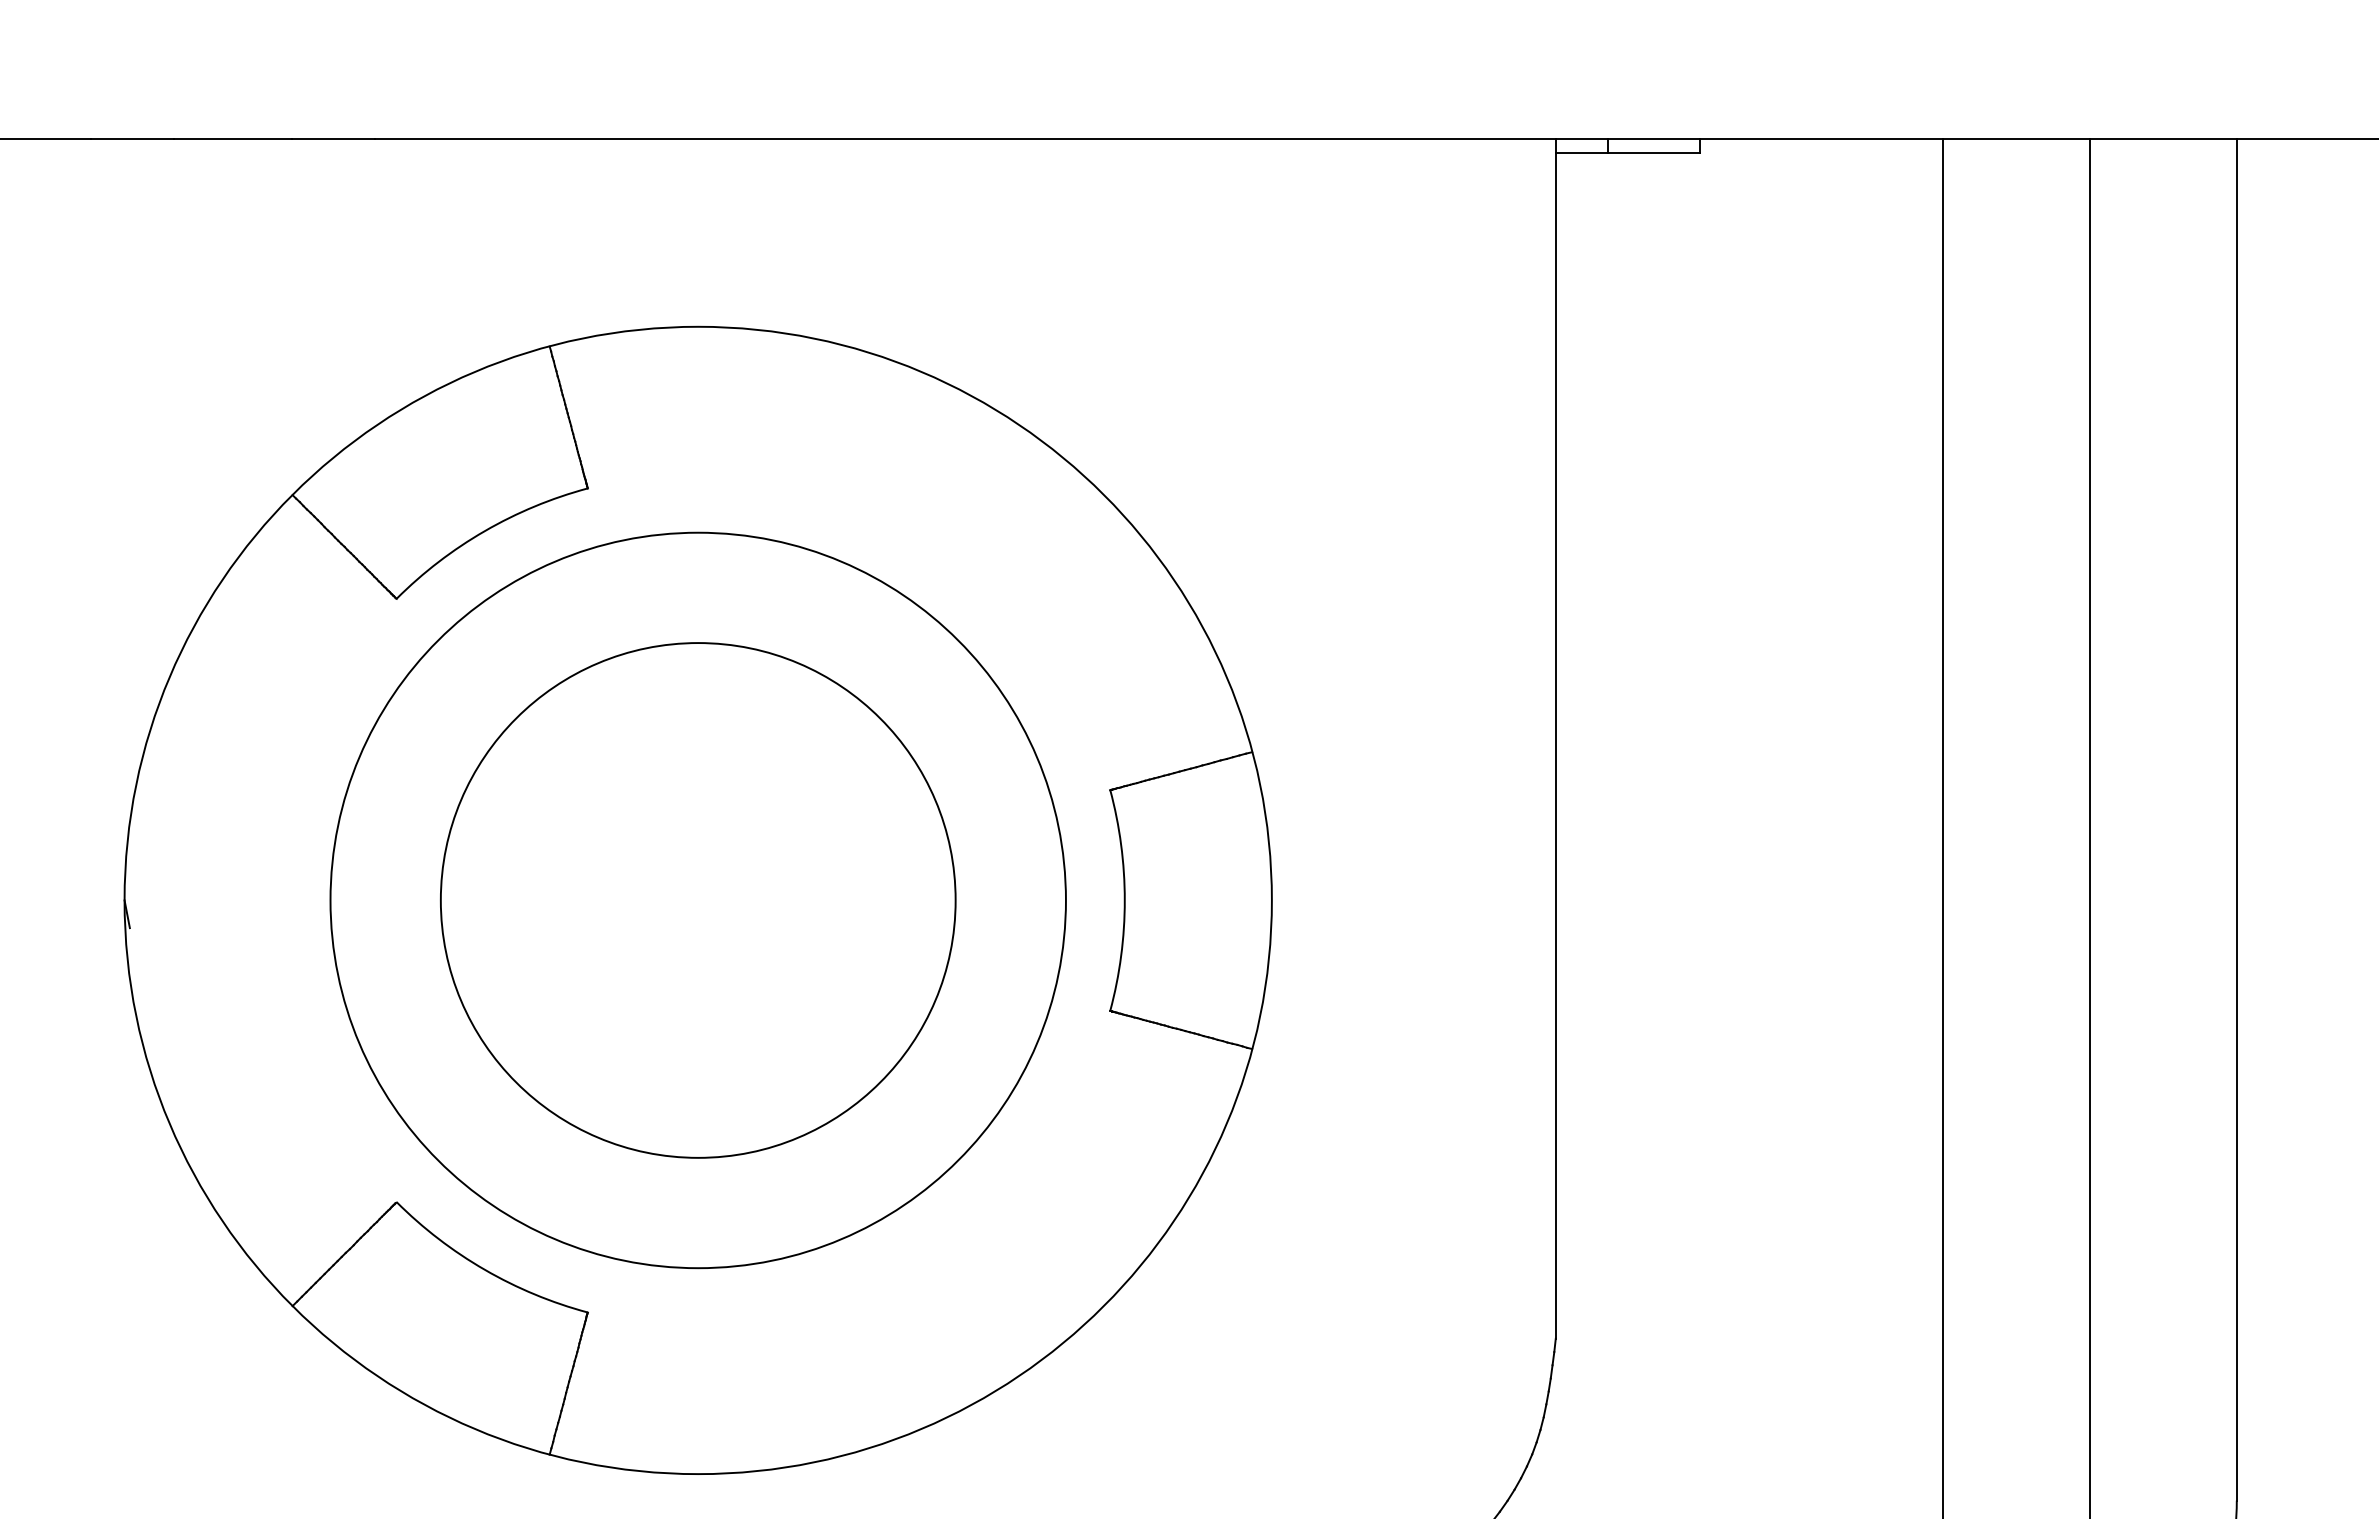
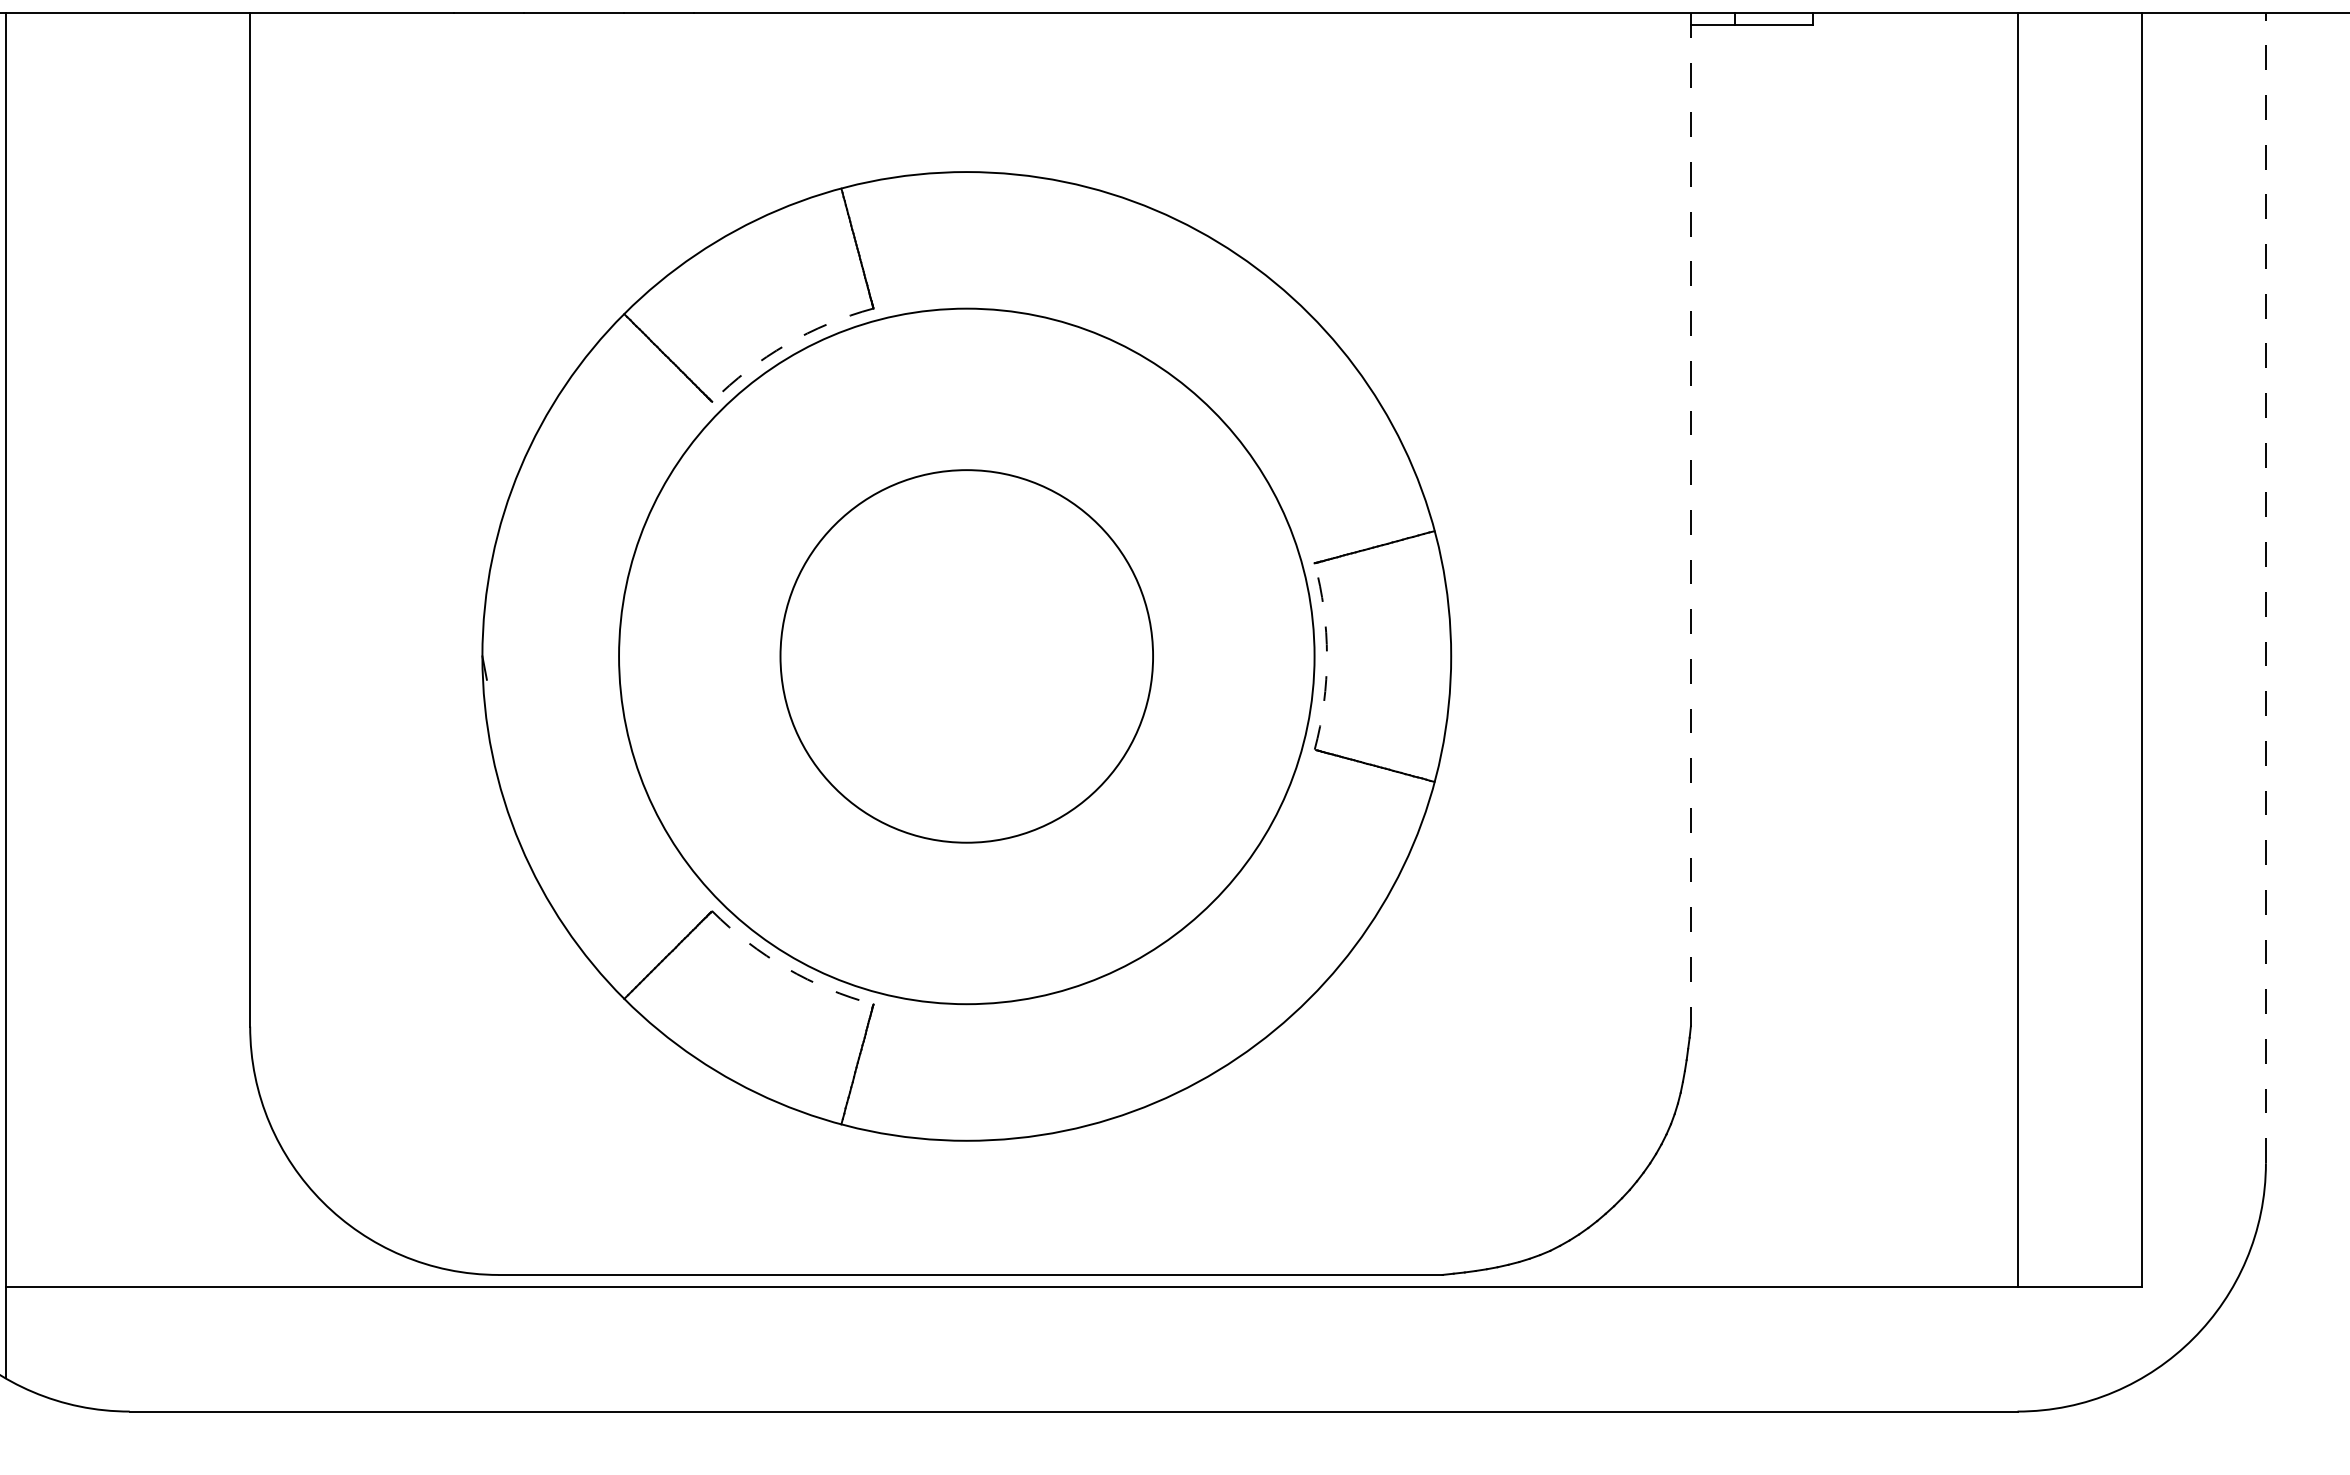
arc: (484, 531) -> (786, 344), solid -> dashed
line: (1555, 738) -> (1690, 519), solid -> dashed
line: (2236, 818) -> (2265, 587), solid -> dashed
circle: (697, 899) -> (966, 655), size x0.6
circle: (697, 900) -> (966, 656), size x1.6
arc: (1124, 900) -> (1326, 656), solid -> dashed
arc: (484, 1270) -> (786, 968), solid -> dashed

